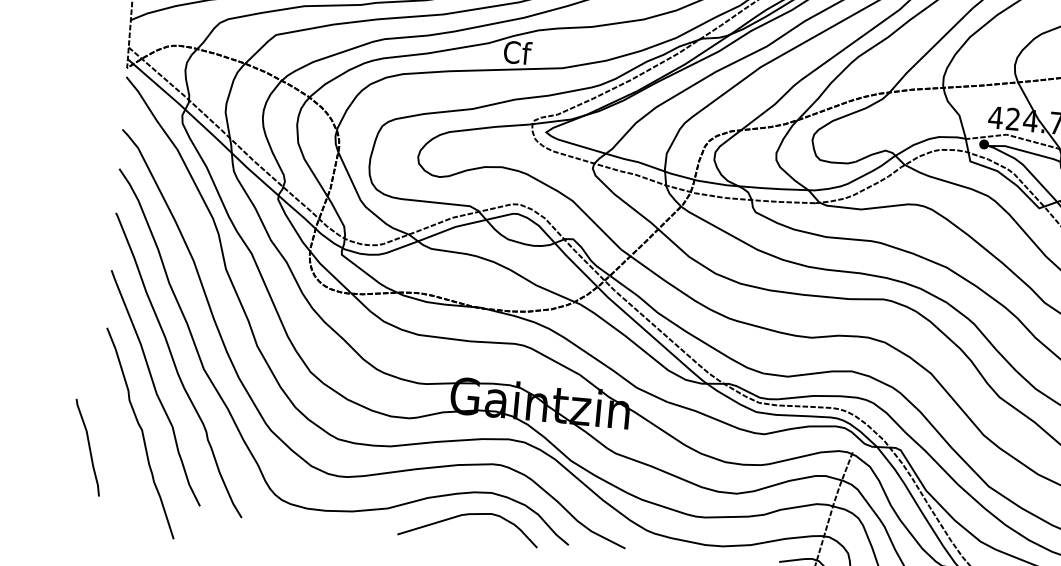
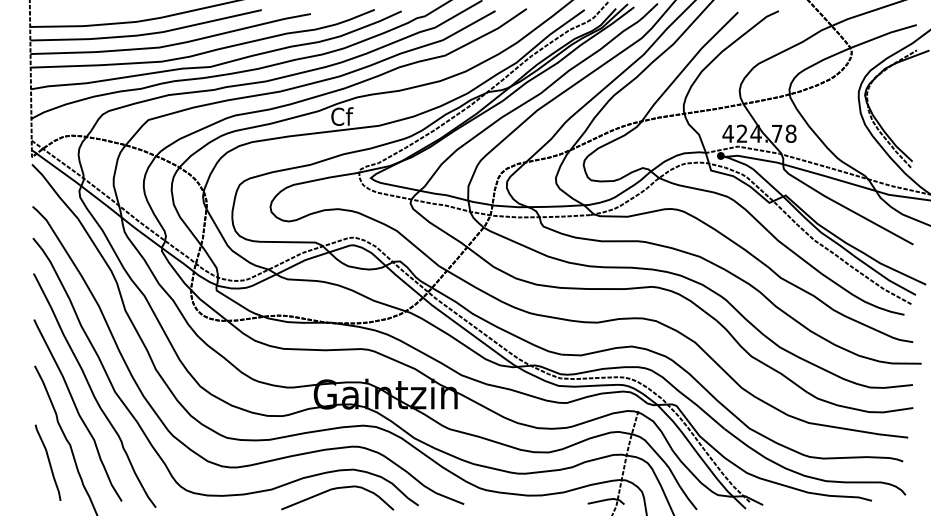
curve: (88, 447) -> (48, 462), moved

